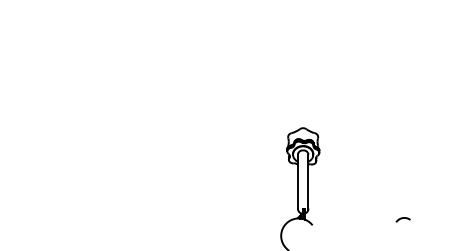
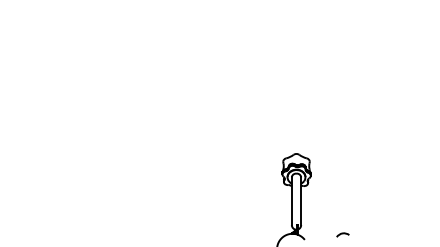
arc: (402, 219) -> (342, 234), moved

